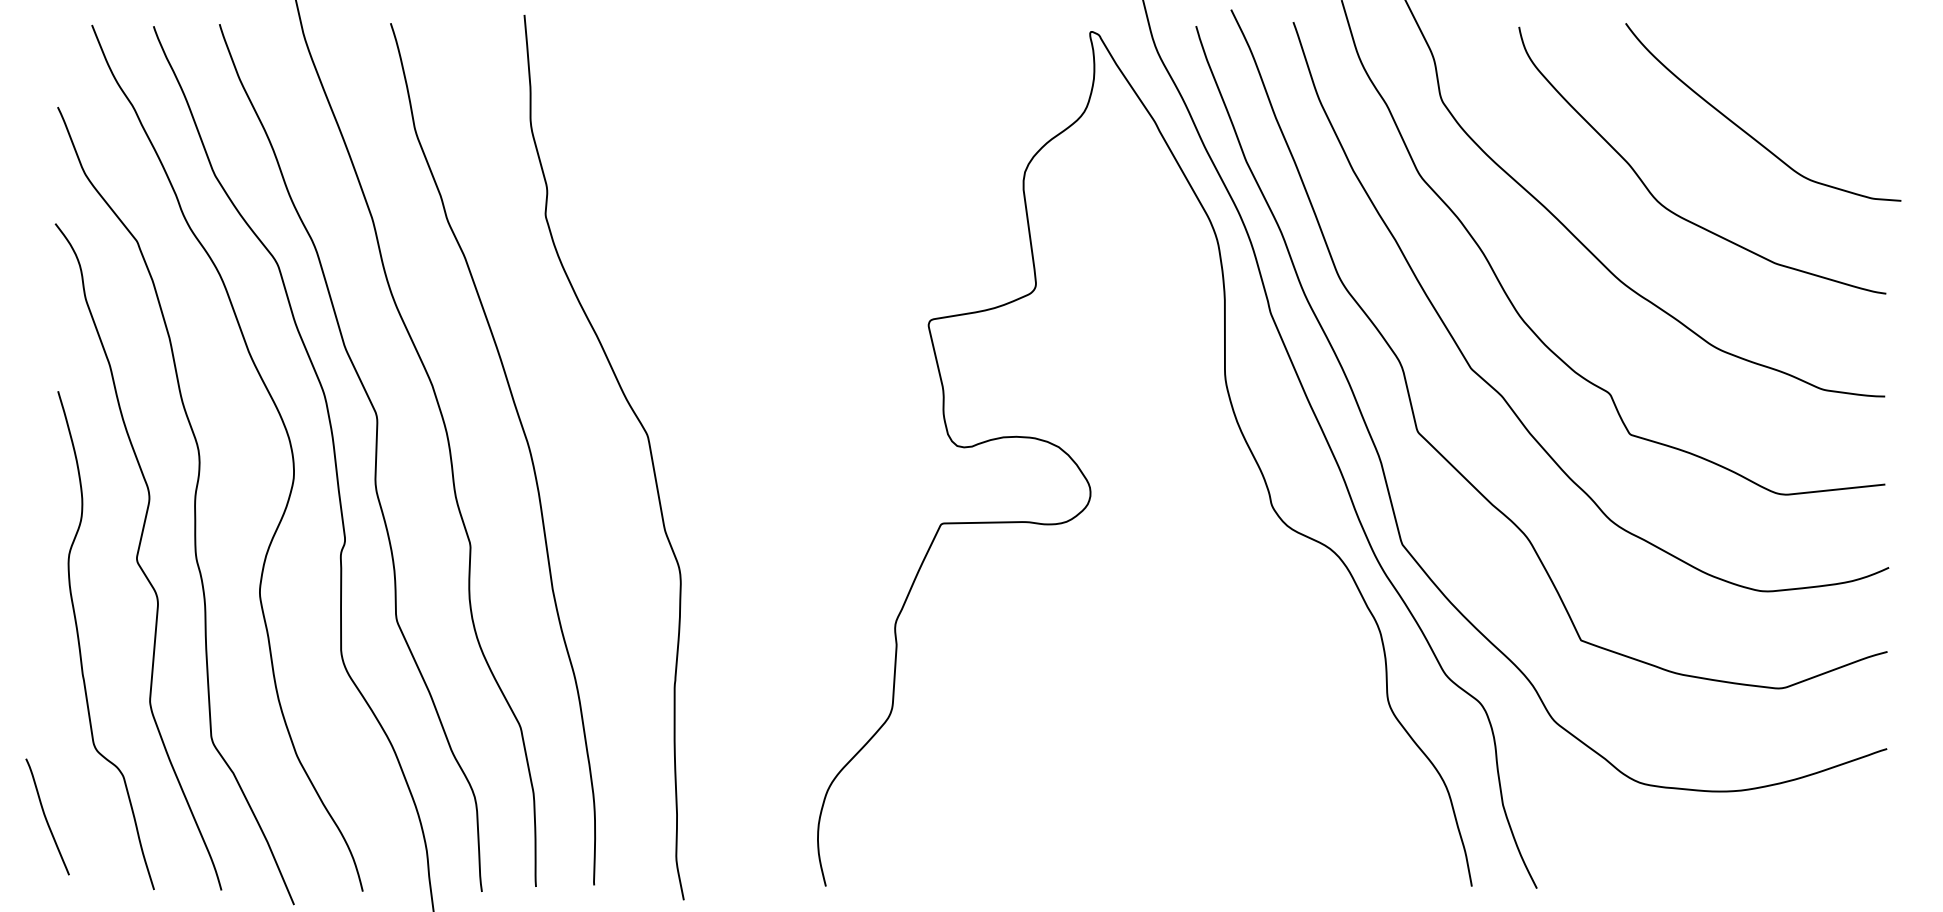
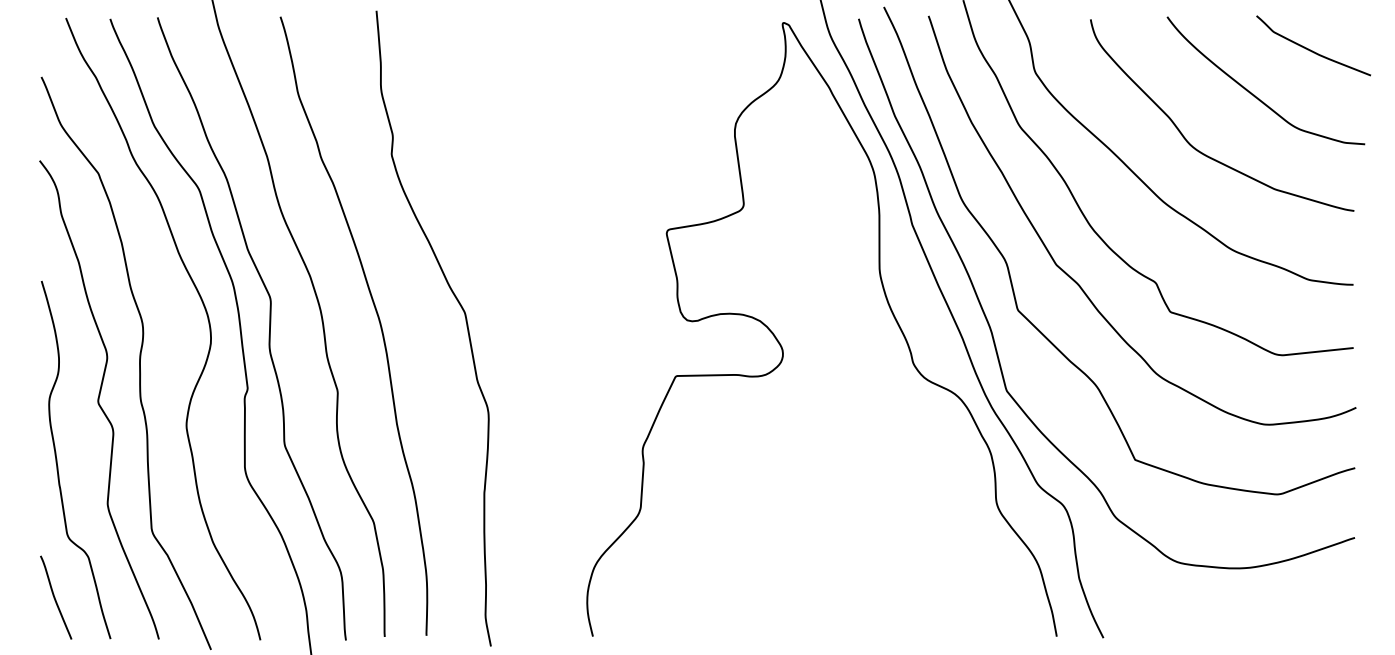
curve: (1825, 68) -> (1310, 49), added
curve: (46, 816) -> (55, 597), moved

